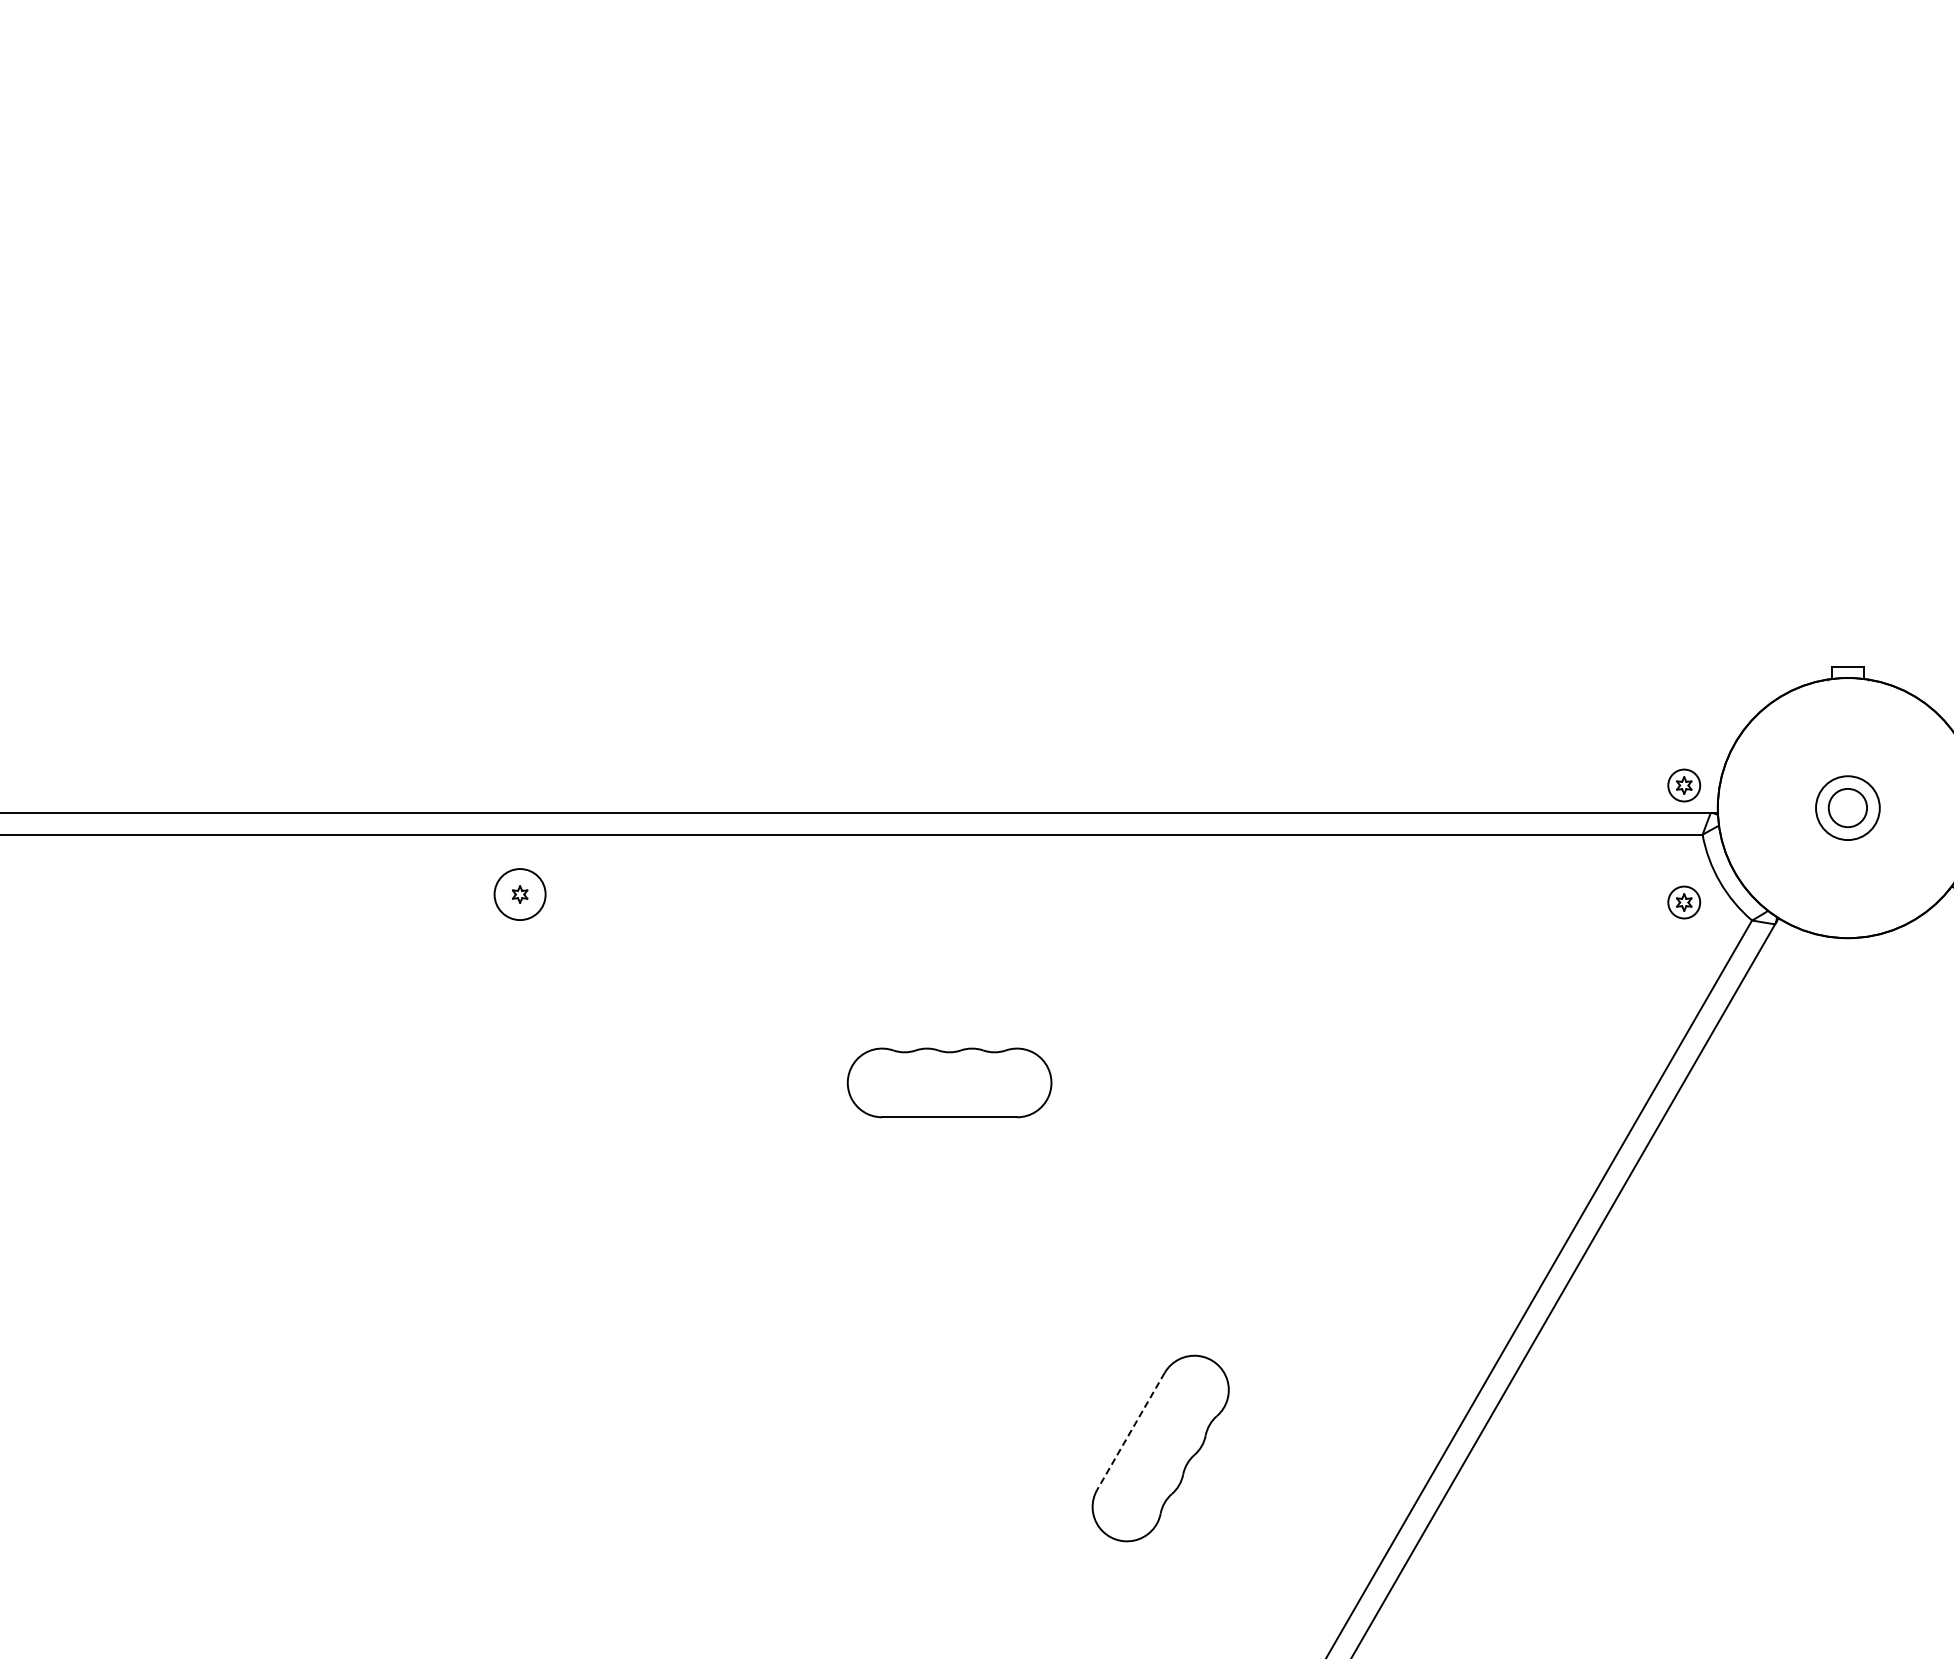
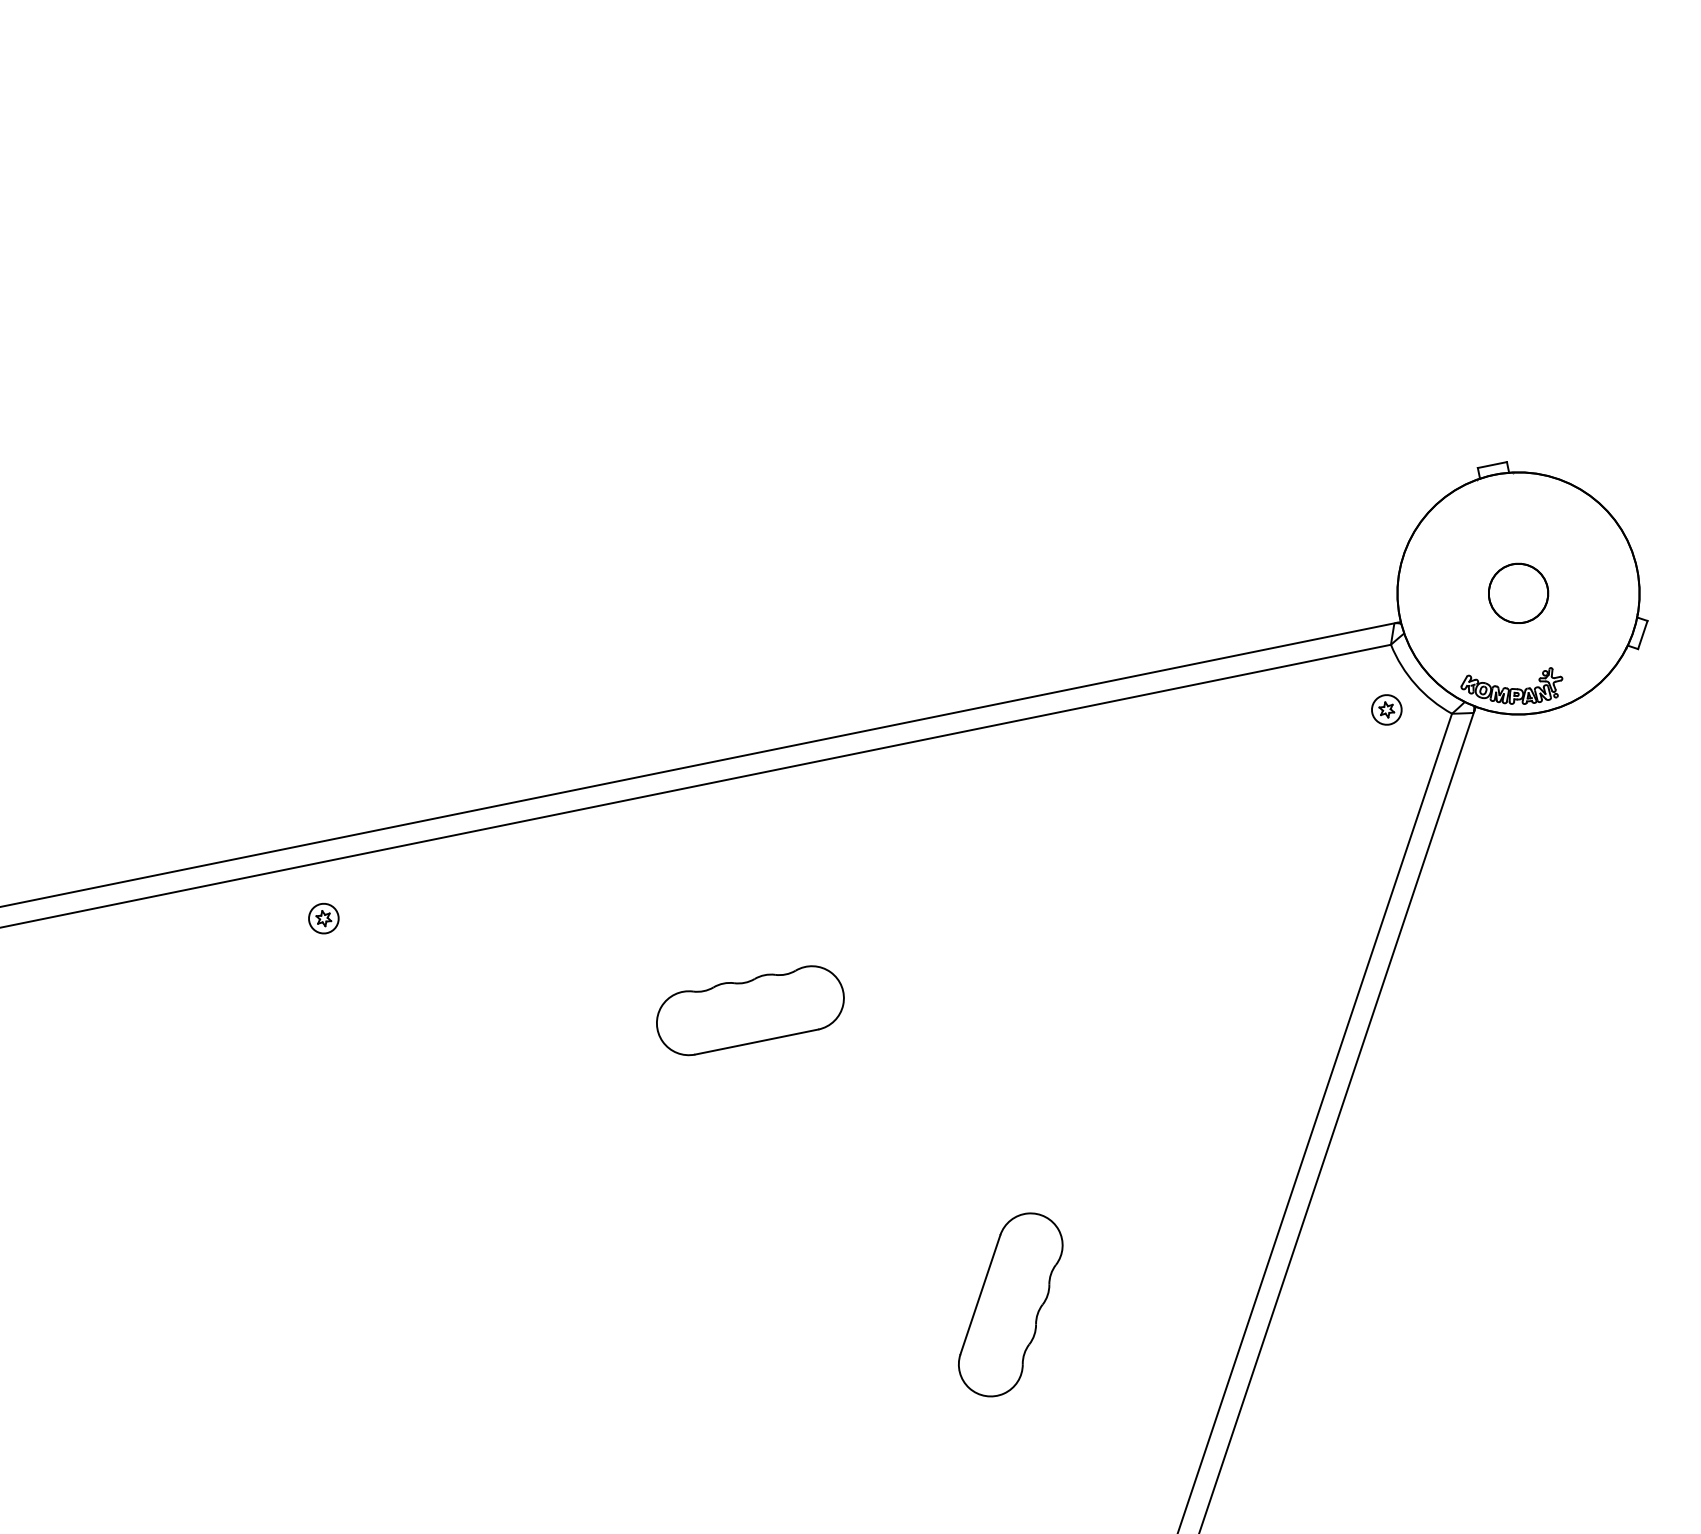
part: (1684, 785) -> (1365, 603), removed
circle: (1847, 807) -> (1518, 593), size x1.67
circle: (520, 894) -> (324, 918), size x0.62
part: (1821, 905) -> (1512, 687), added
line: (1130, 1431) -> (980, 1294), dashed -> solid

